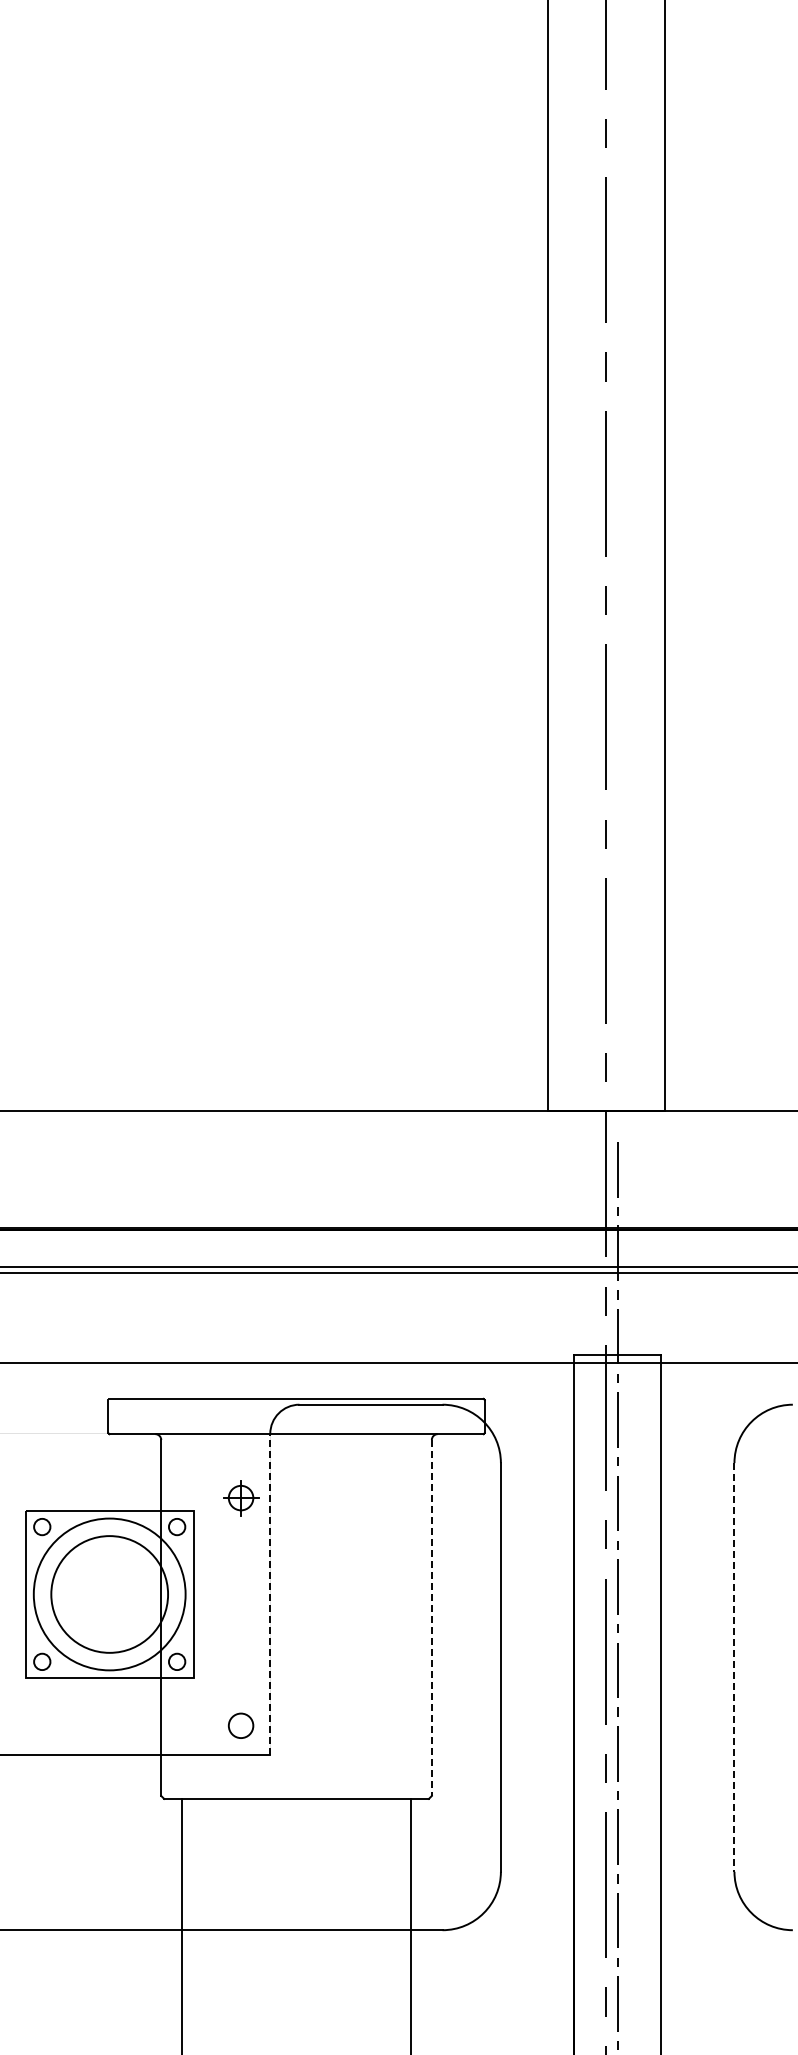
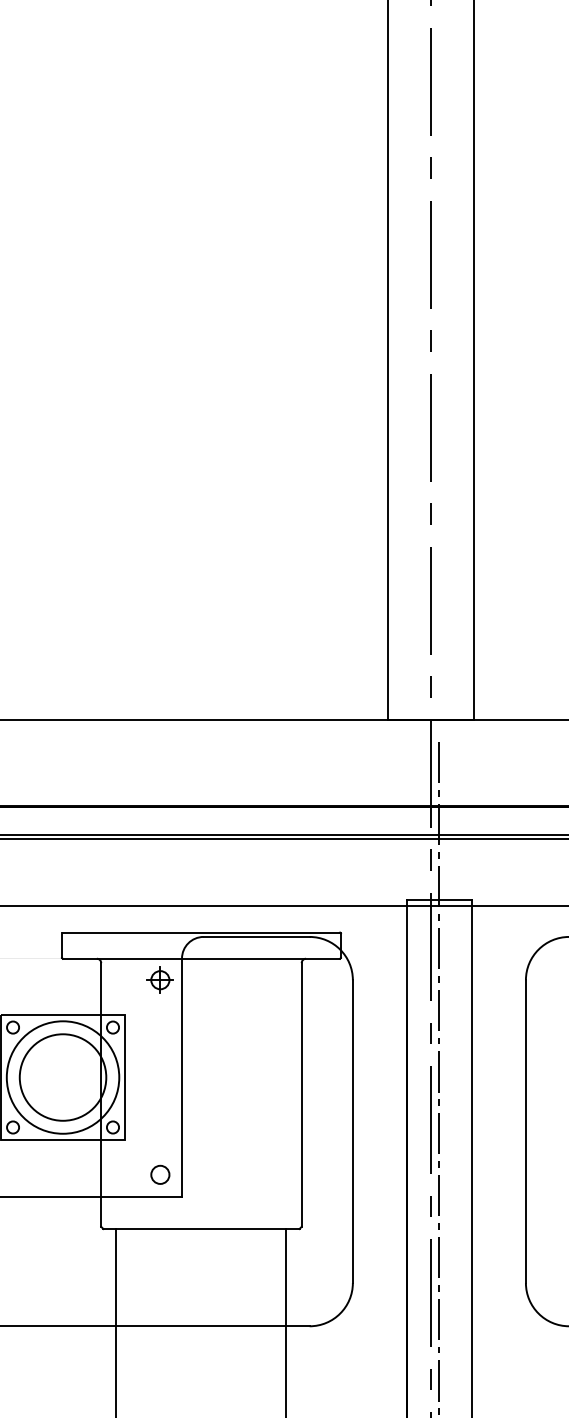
part: (241, 1498) -> (160, 980), moved
line: (270, 1594) -> (182, 1077), dashed -> solid
line: (431, 1618) -> (301, 1095), dashed -> solid
line: (734, 1667) -> (525, 1131), dashed -> solid

